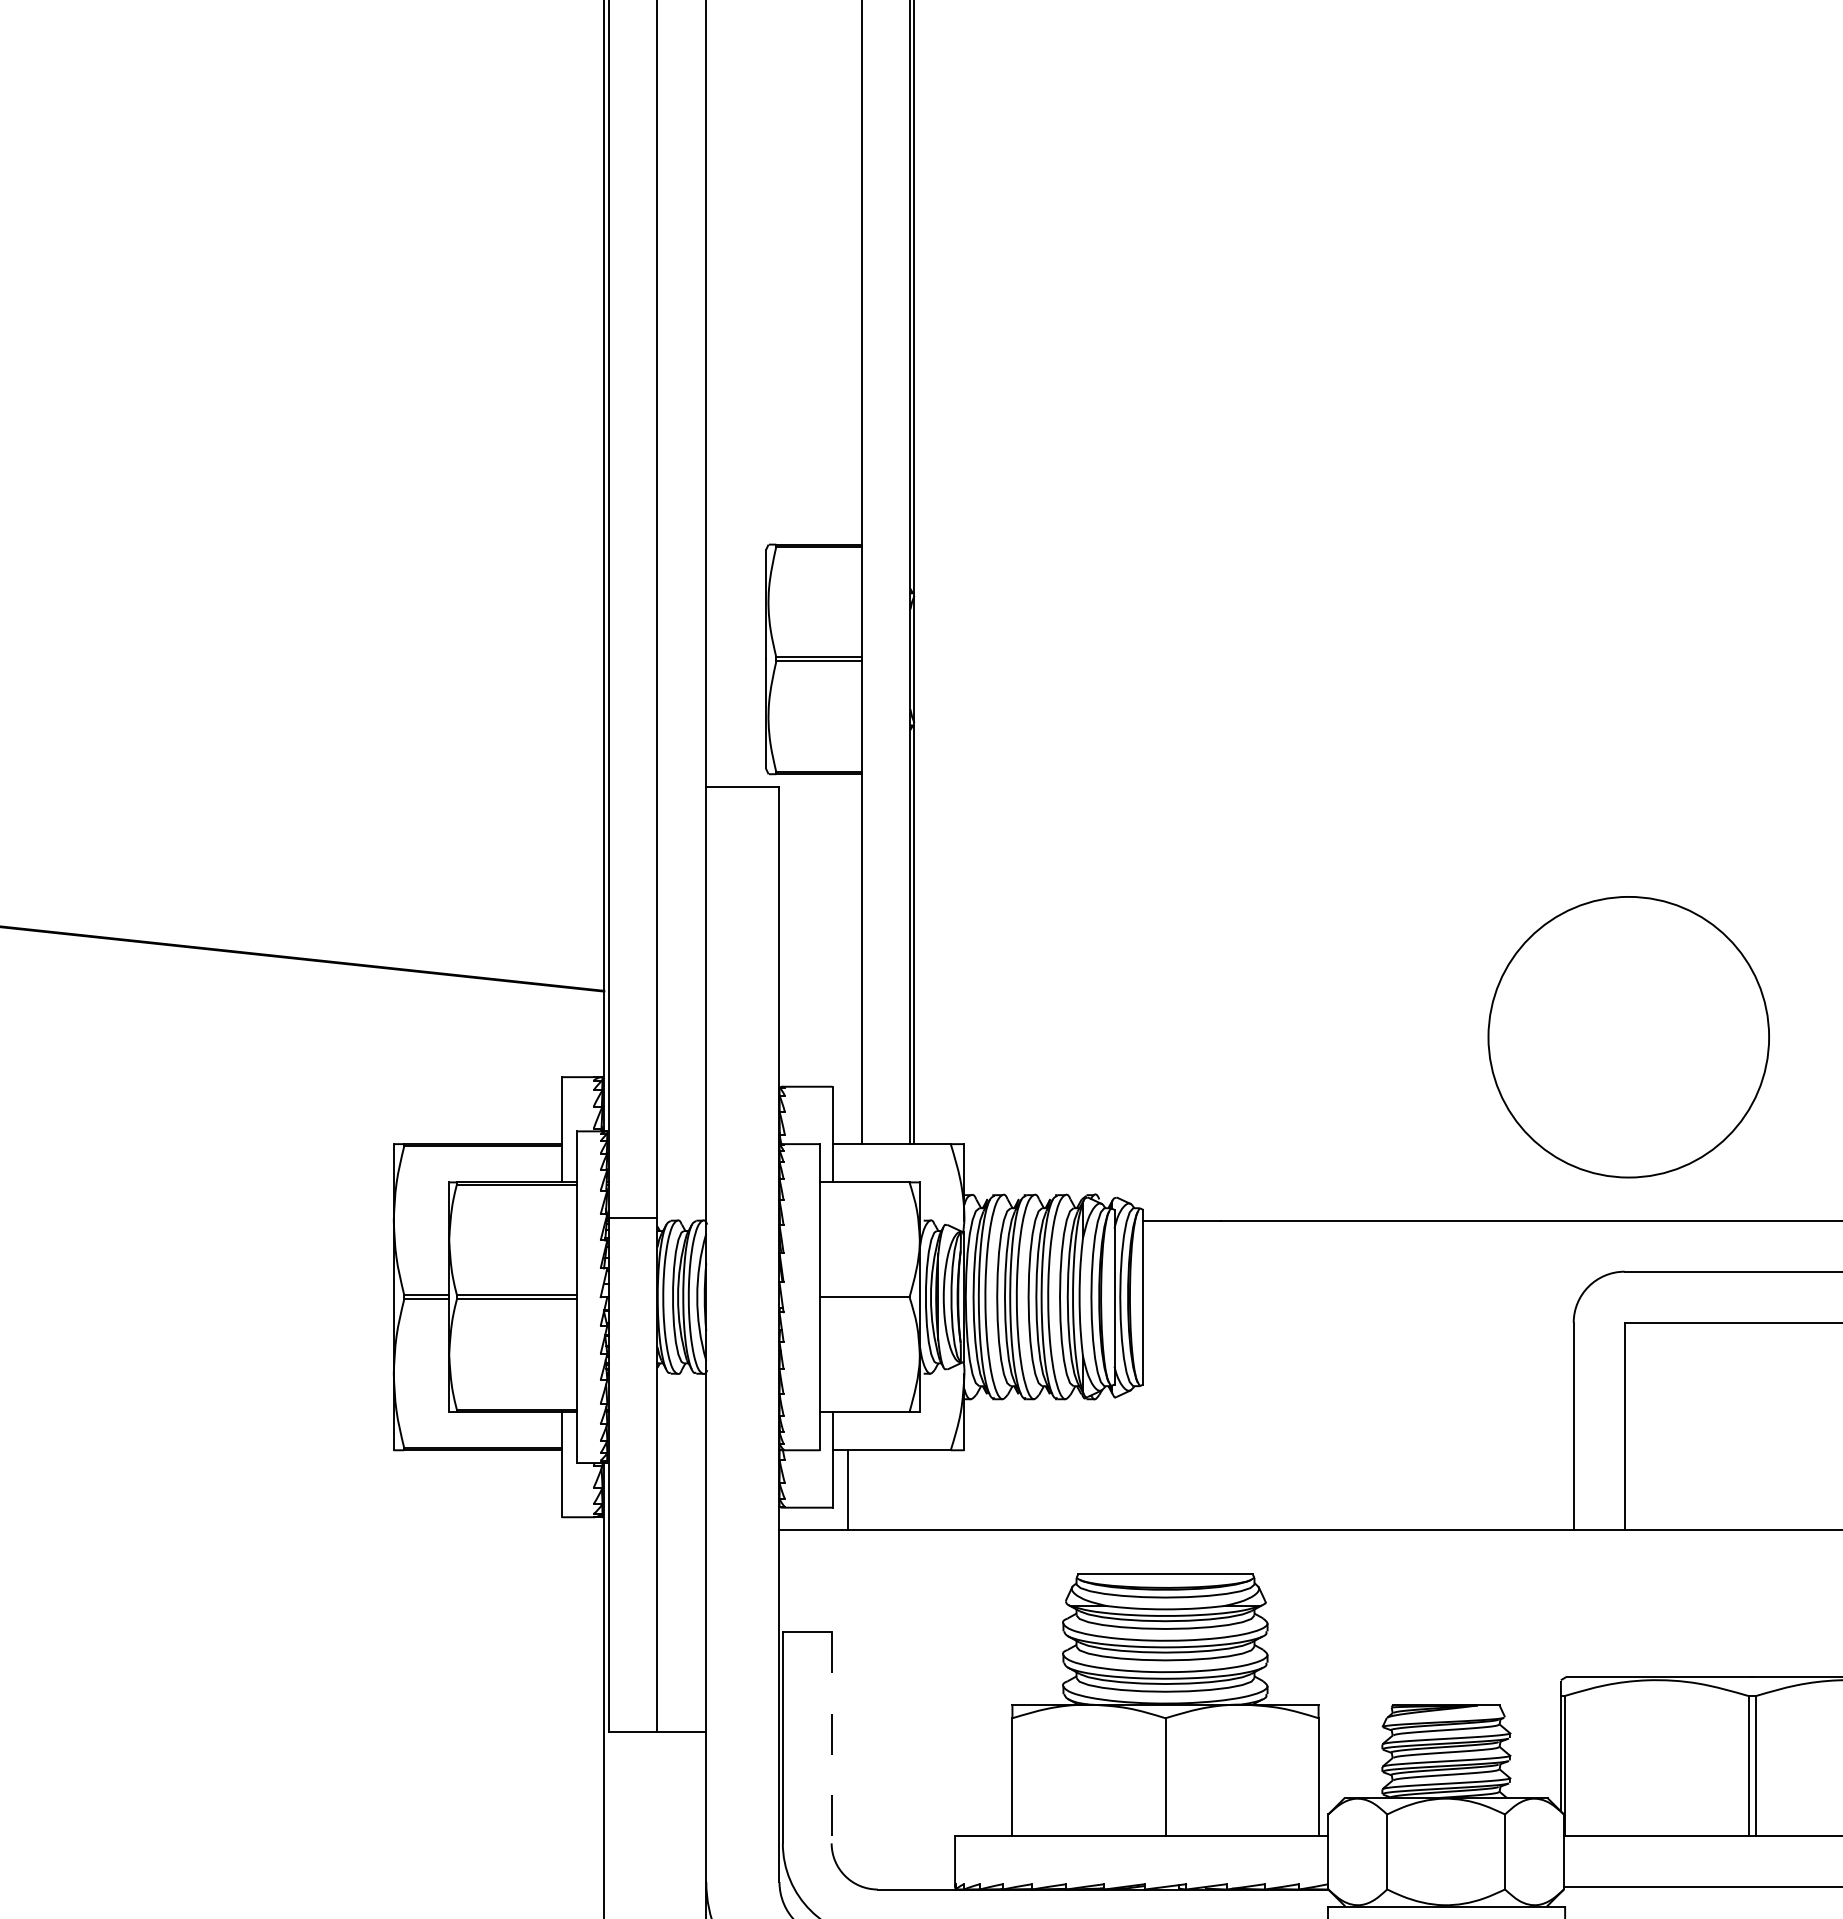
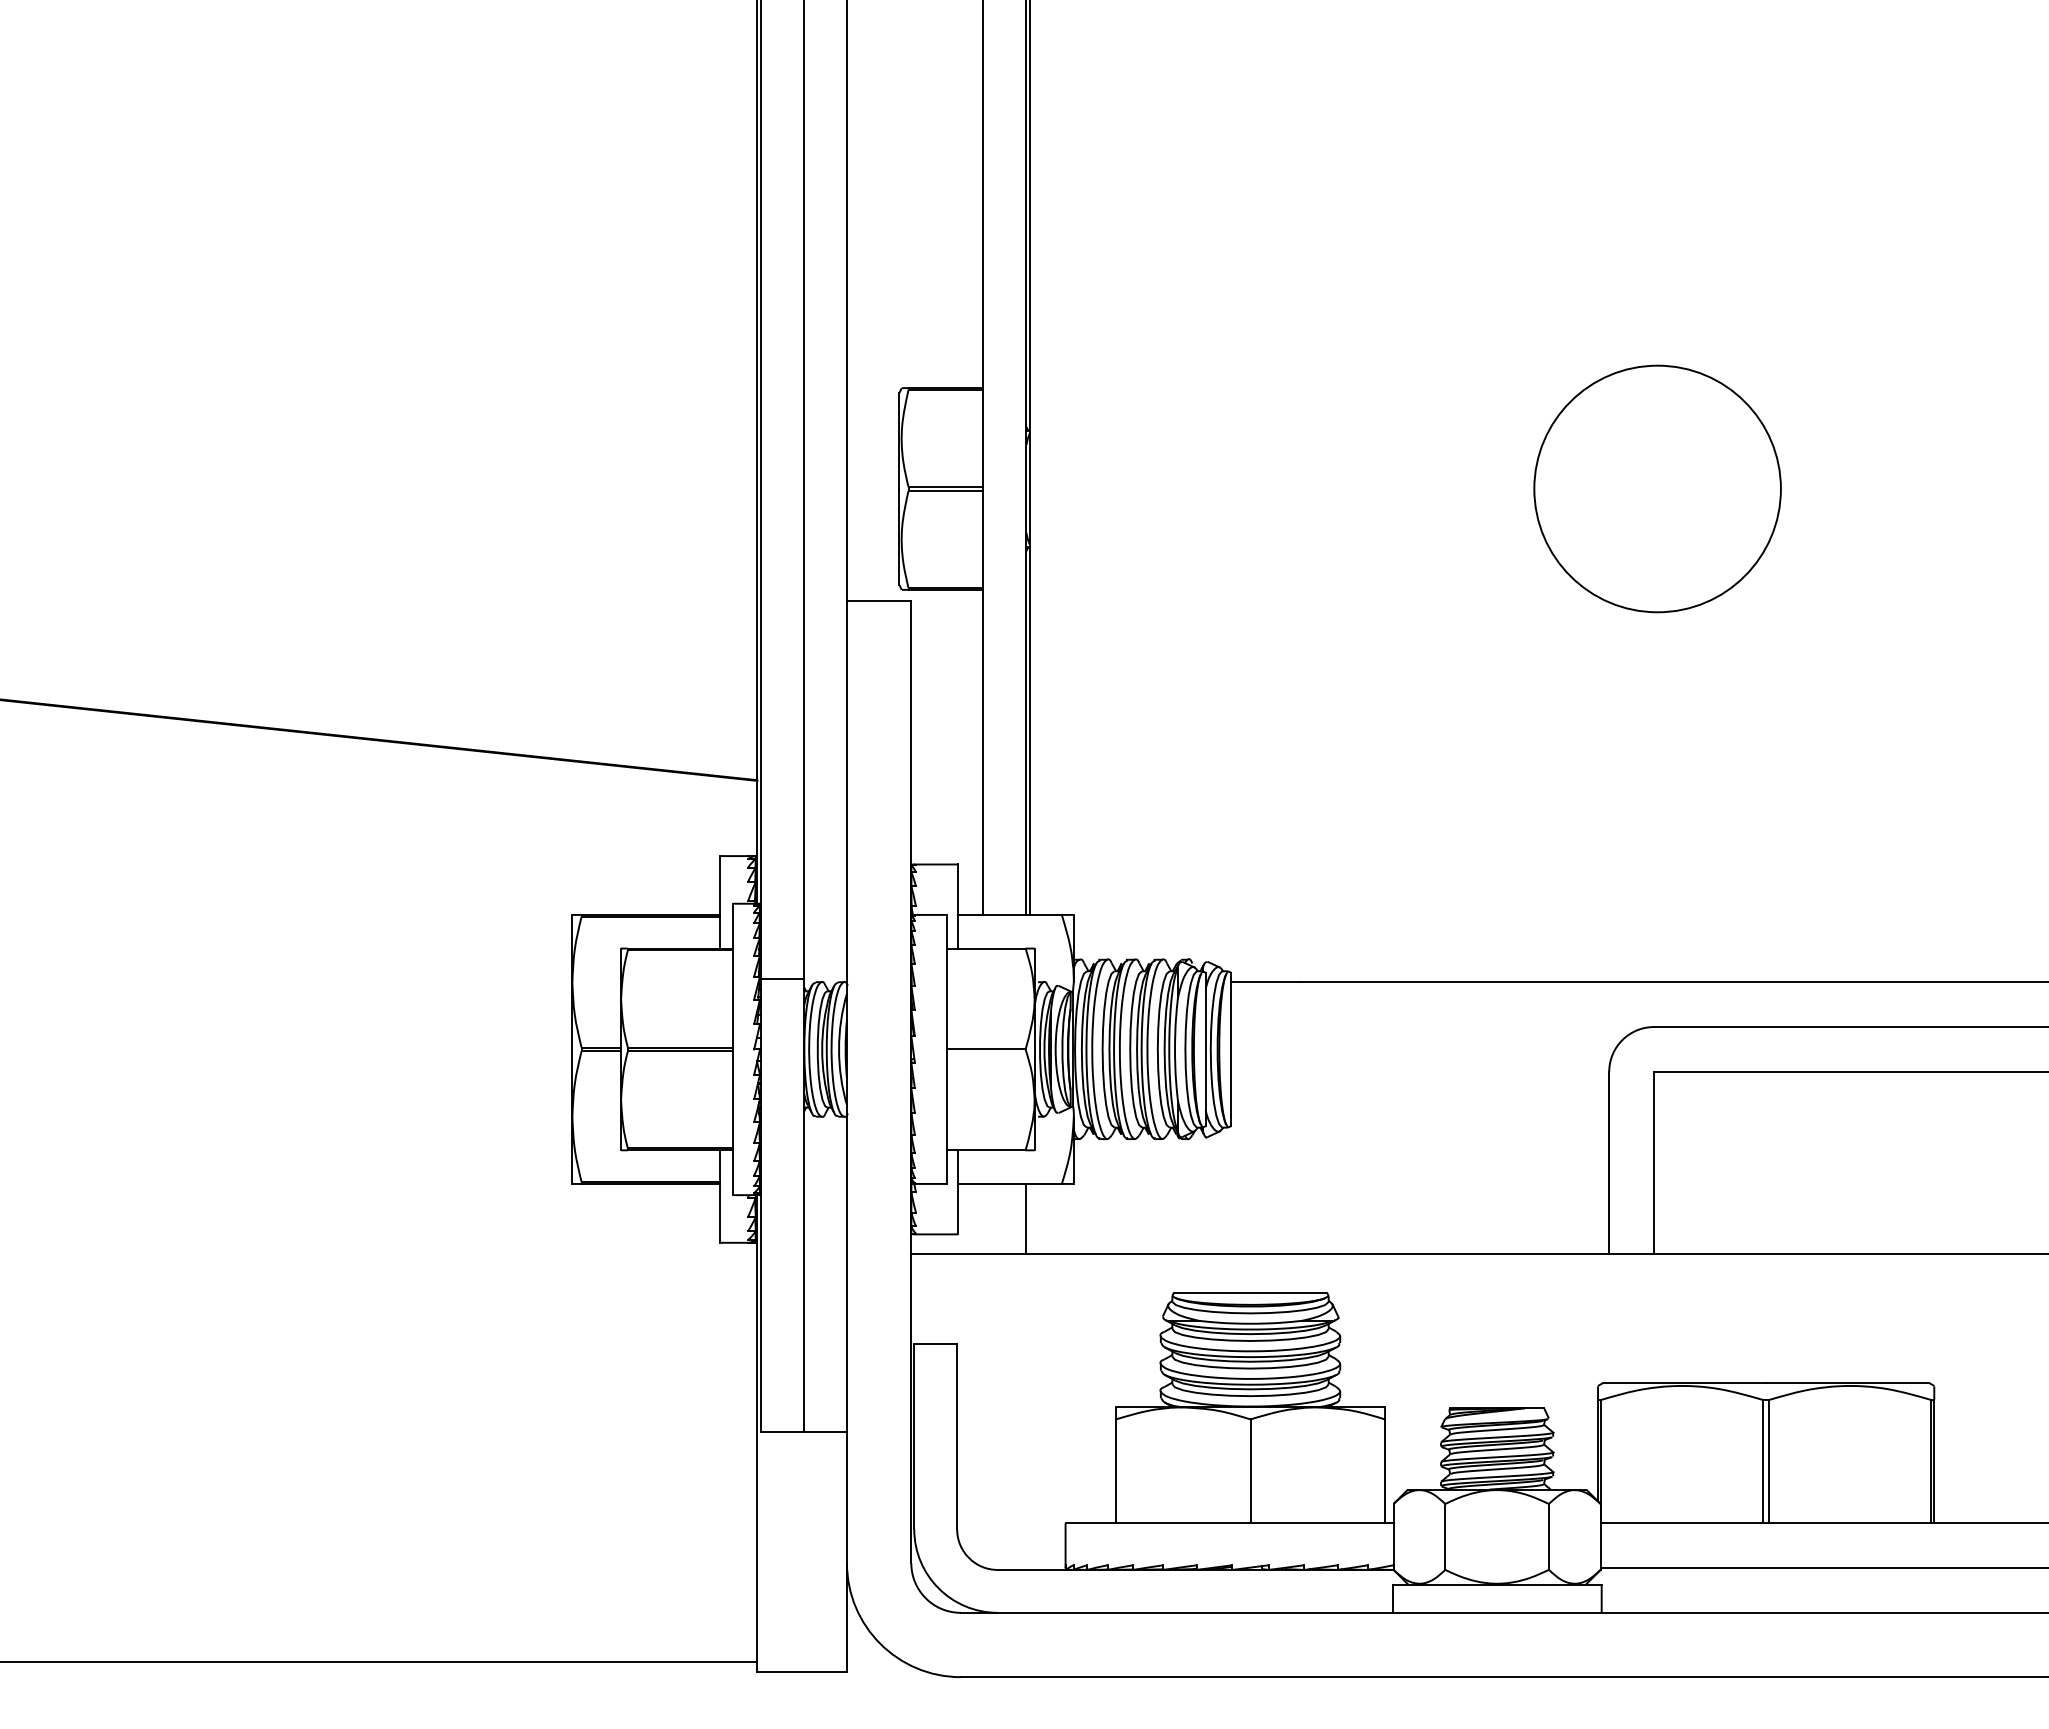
circle: (1628, 1036) -> (1657, 488), moved
line: (847, 1489) -> (1026, 1218), moved
line: (832, 1737) -> (957, 1436), dashed -> solid

